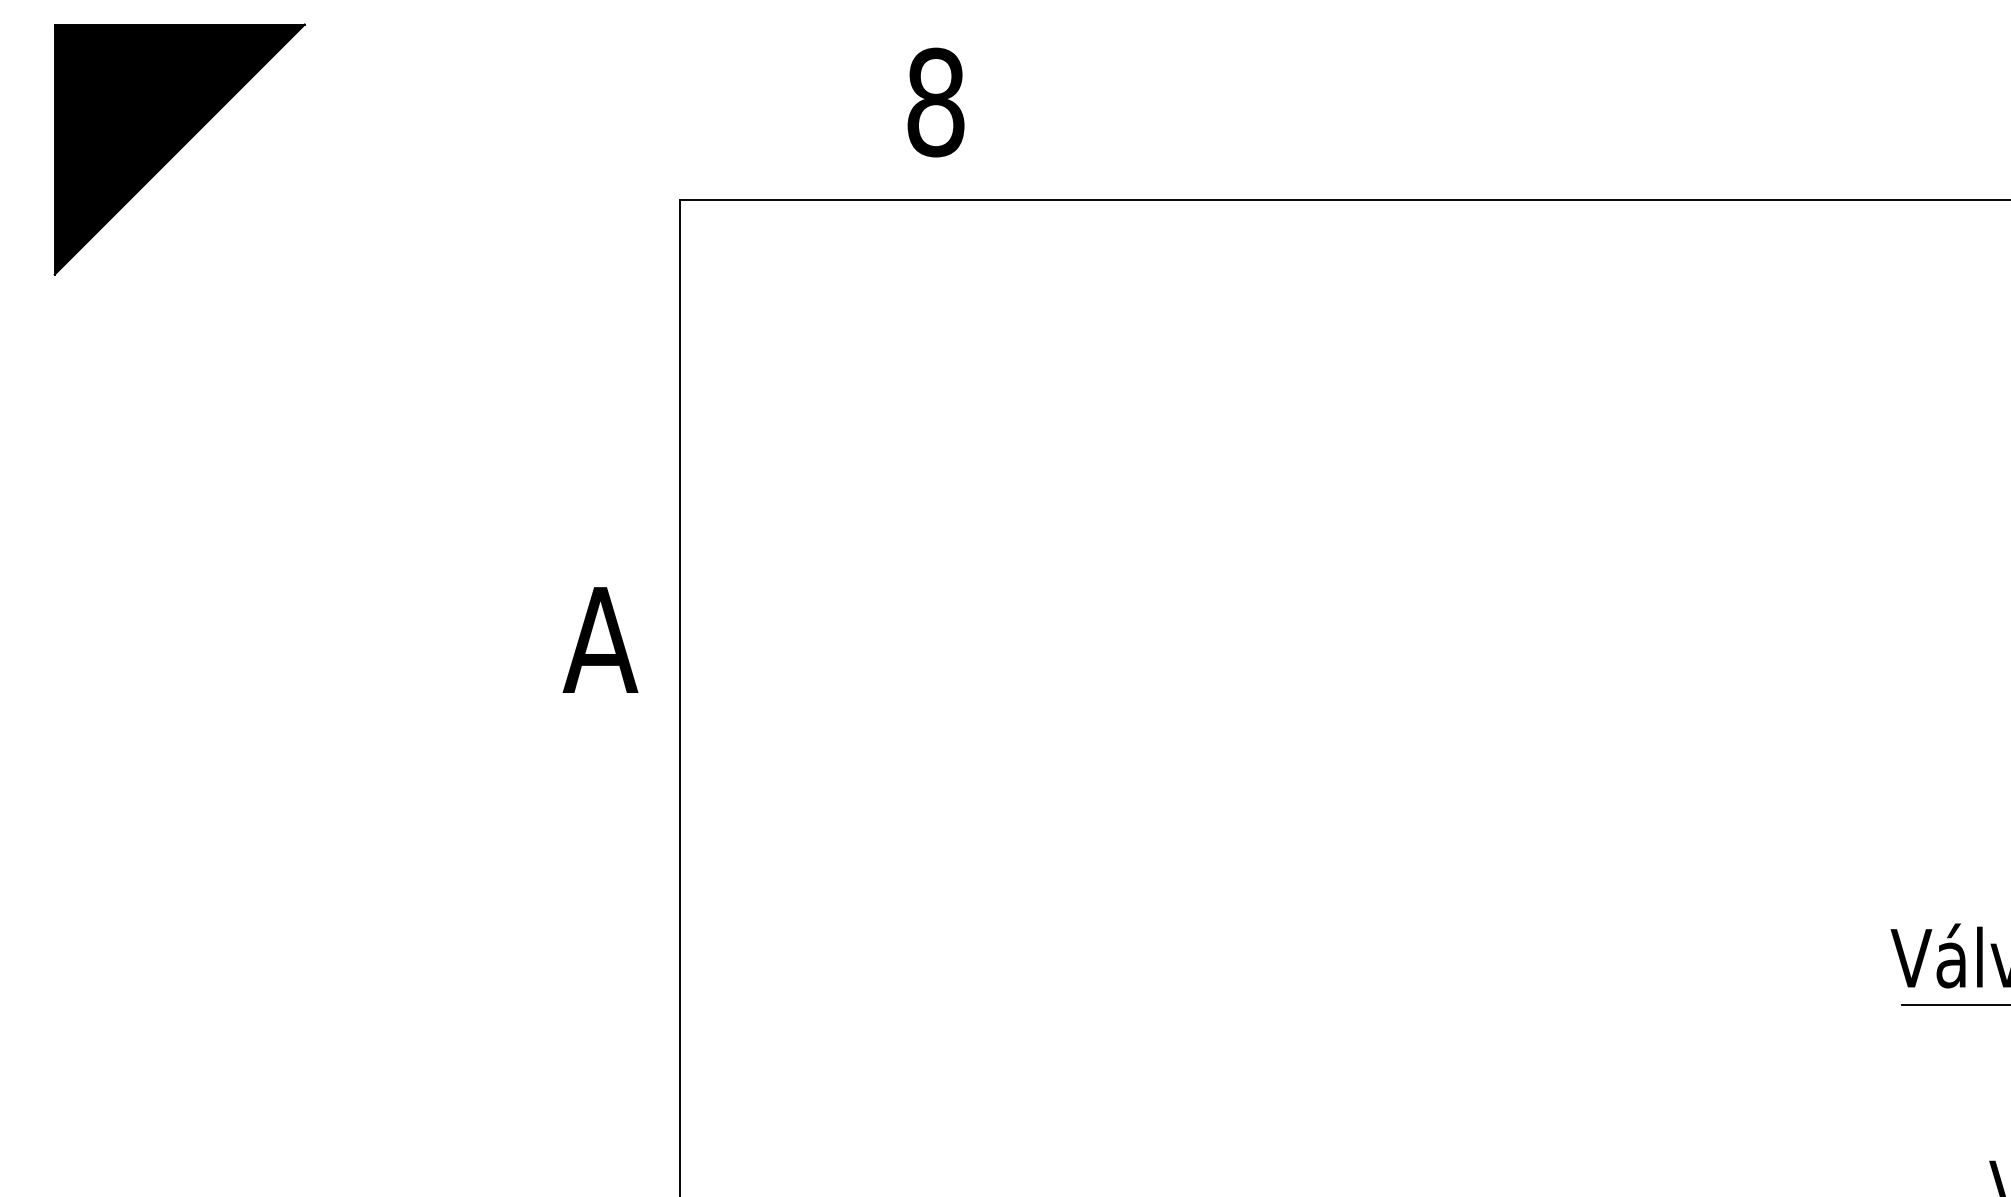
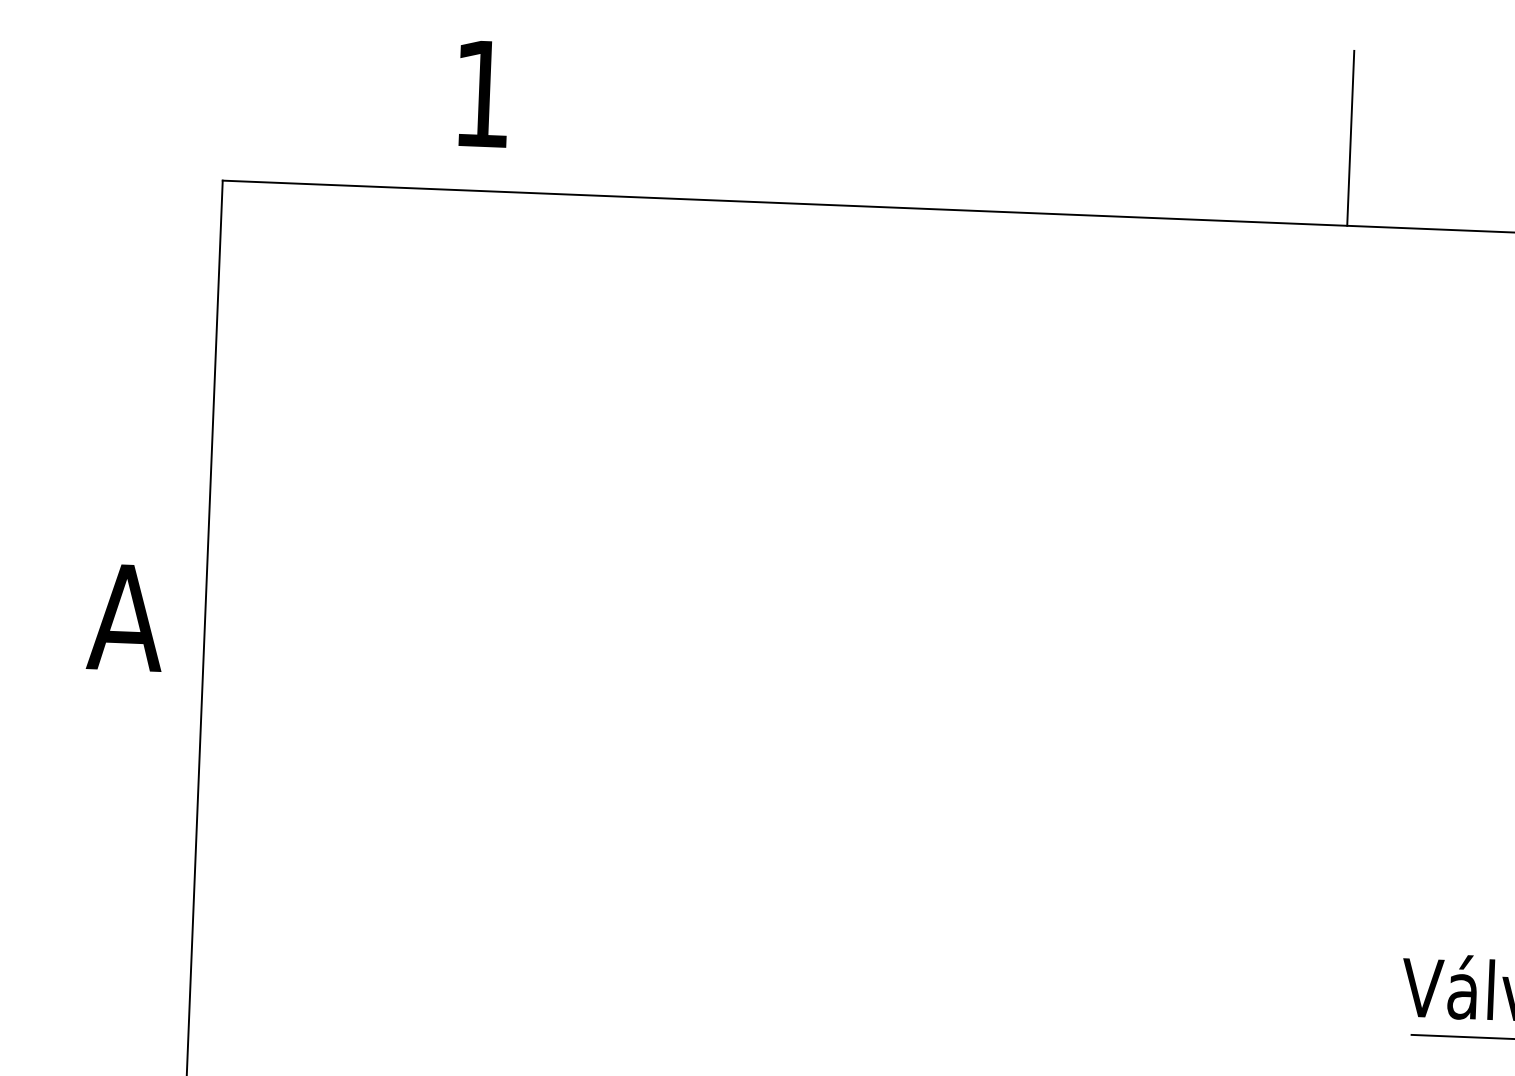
text: (935, 102) -> (482, 93), 8 -> 1
line: (1805, 111) -> (1350, 137), added

